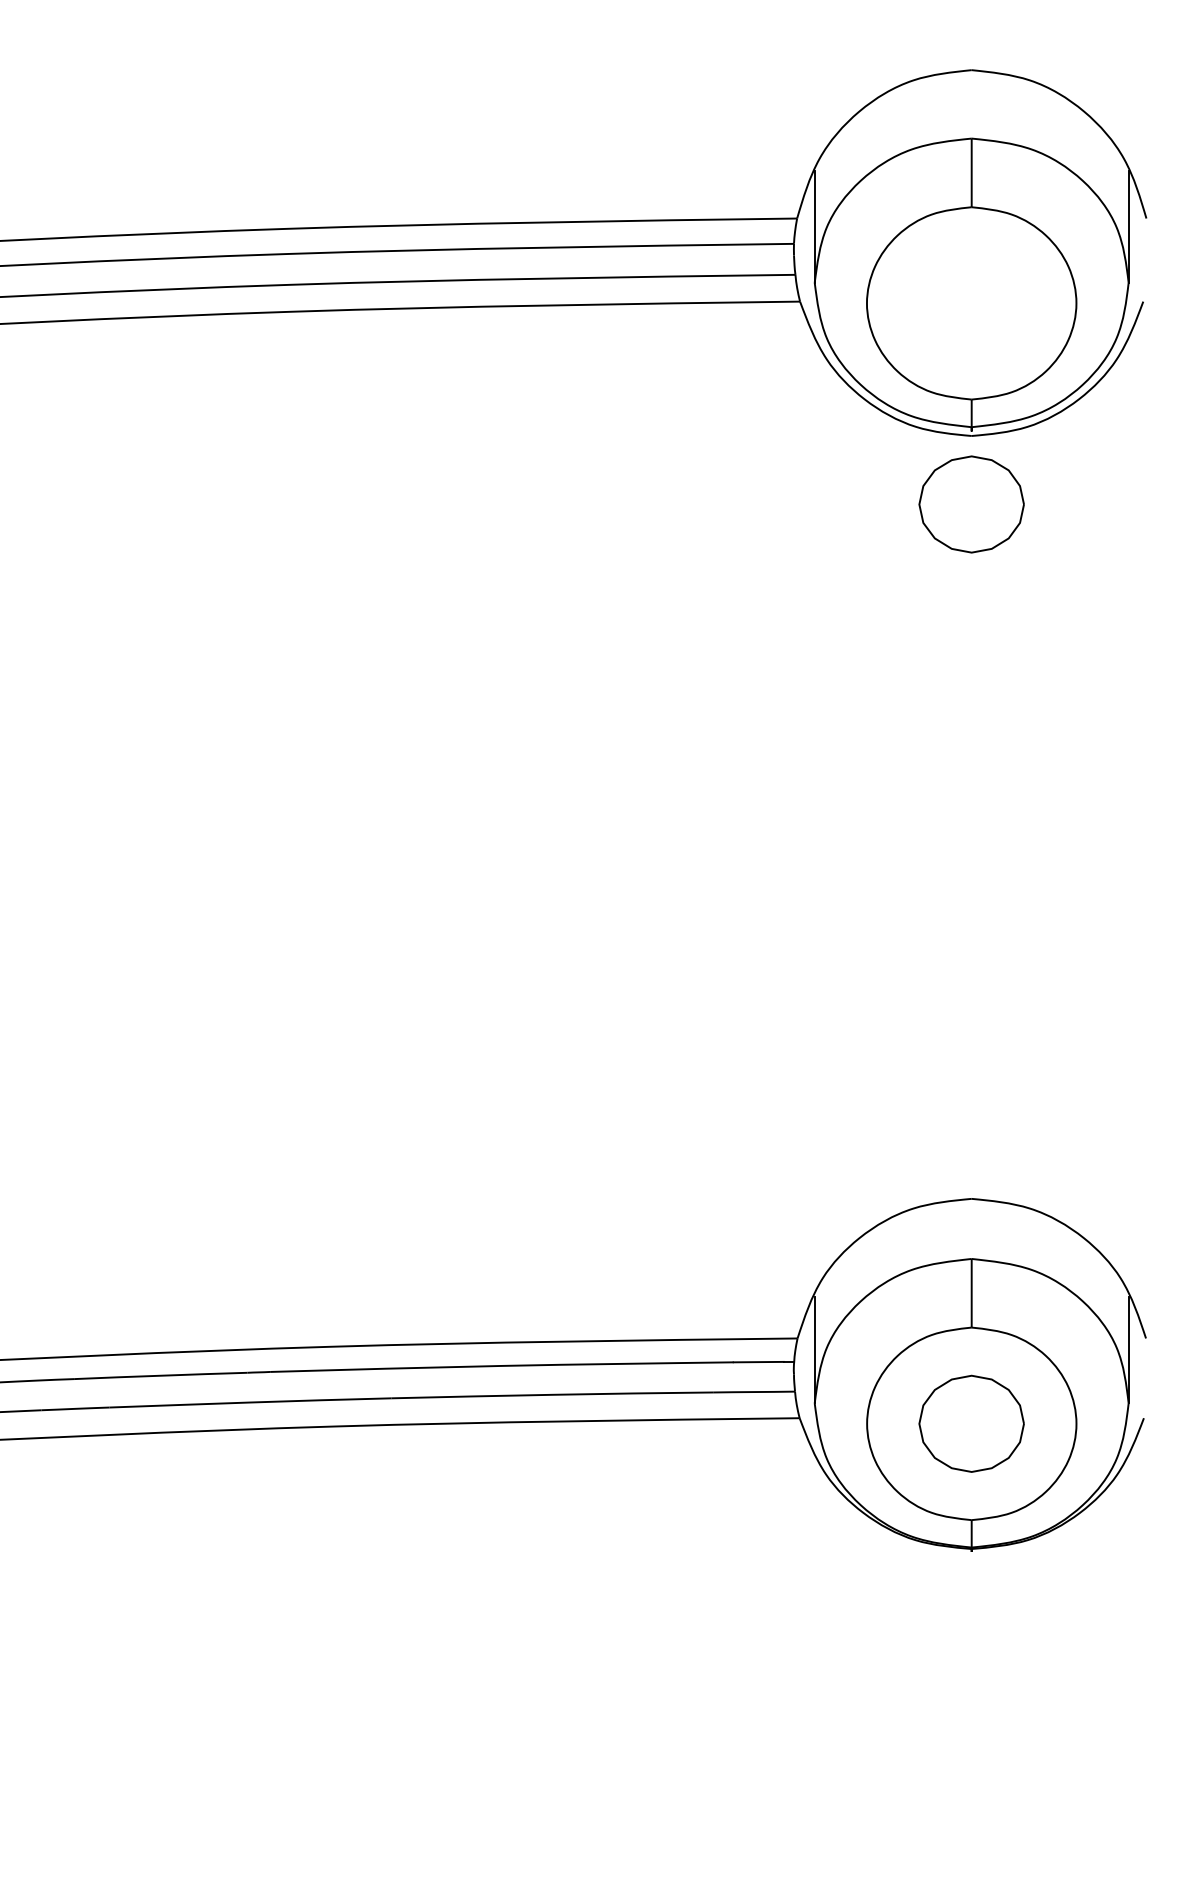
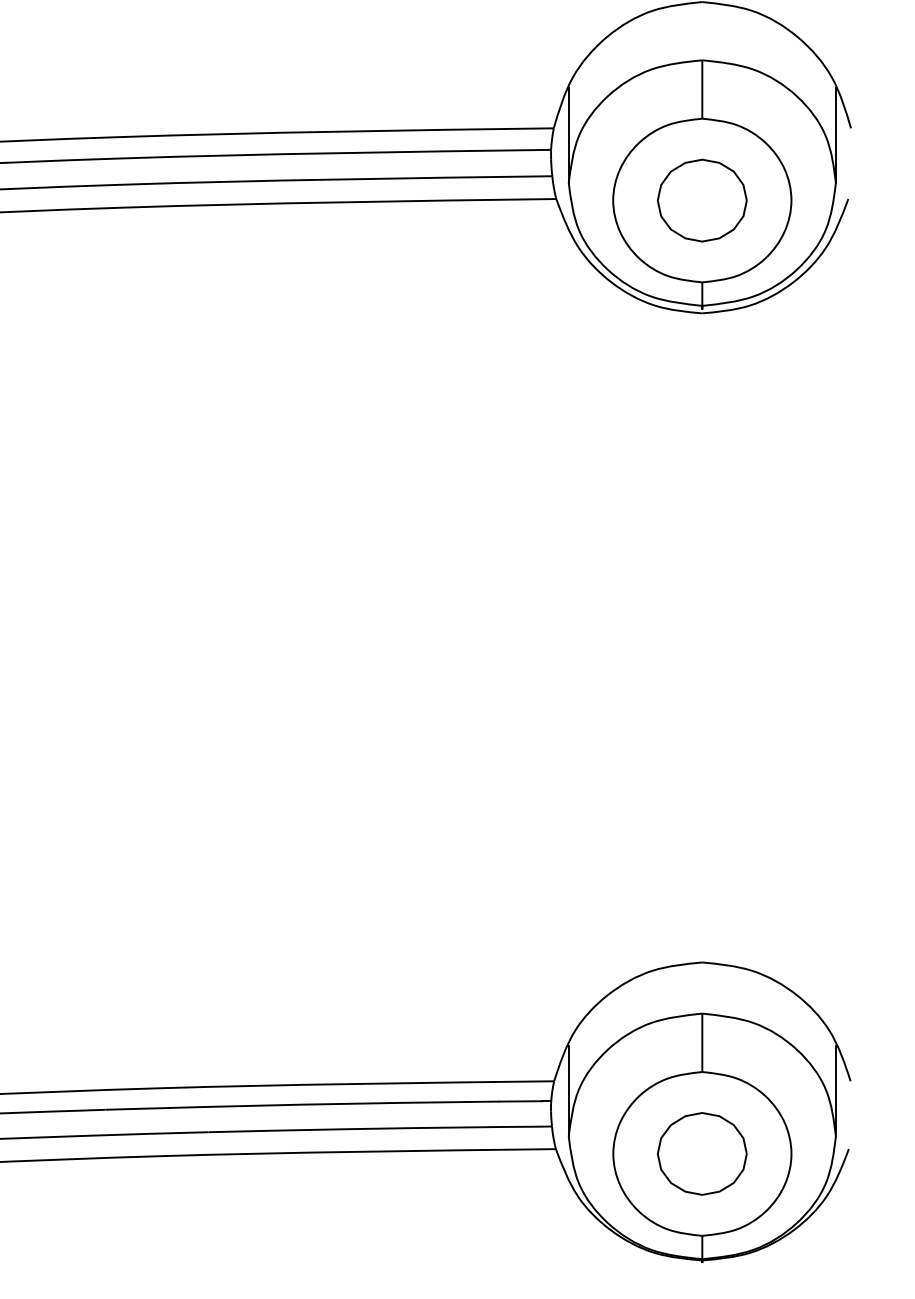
part: (971, 504) -> (702, 200), moved

